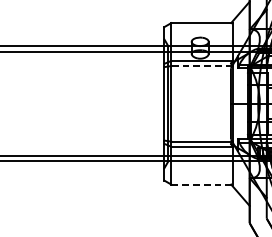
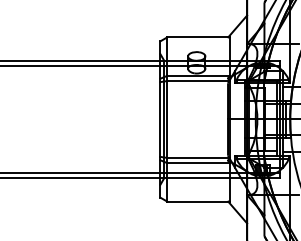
line: (201, 66) -> (198, 81), dashed -> solid
line: (202, 184) -> (199, 201), dashed -> solid

